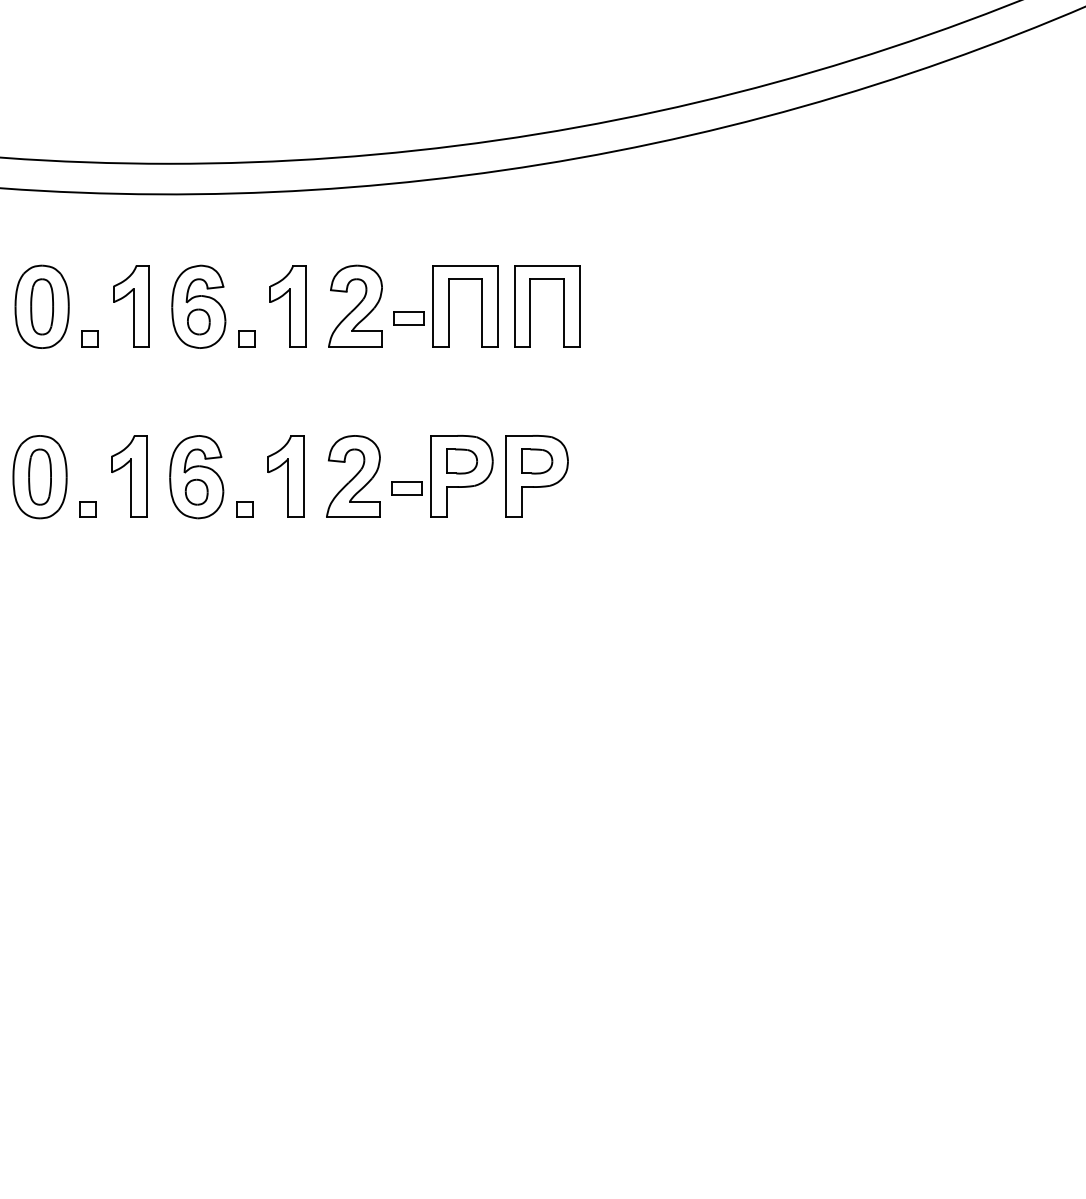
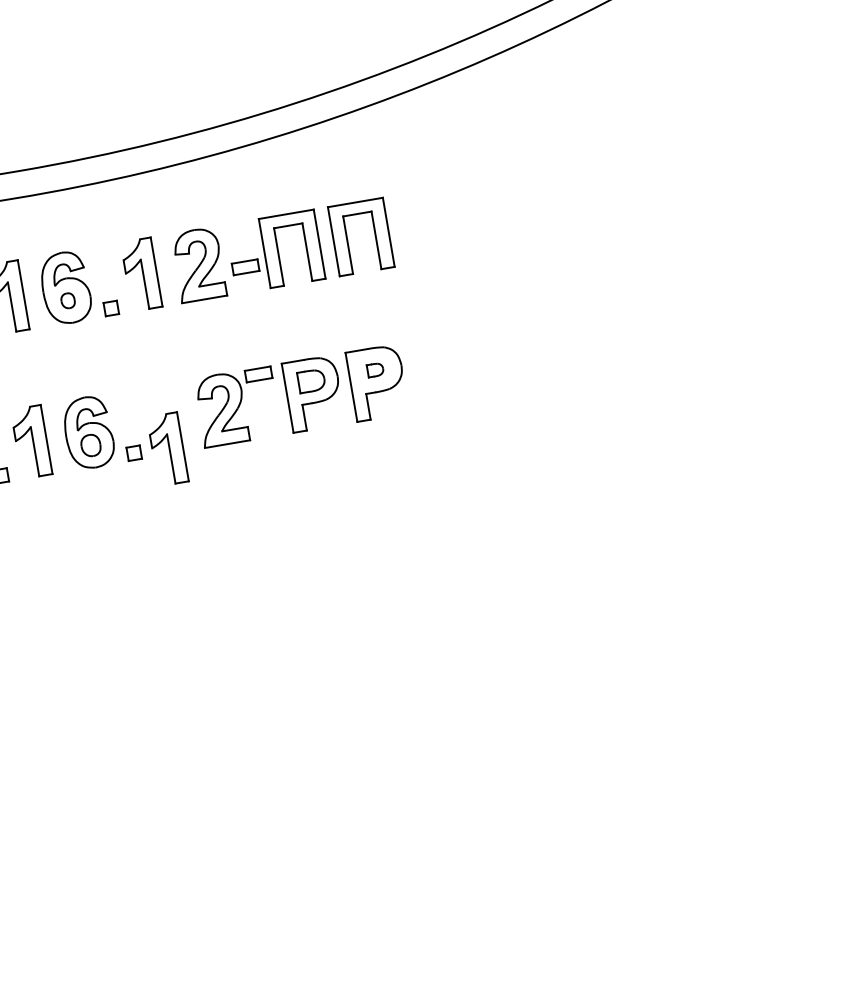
part: (198, 321) -> (67, 300), size x0.7
part: (537, 461) -> (375, 370), size x0.6
part: (285, 476) -> (167, 449), moved
part: (406, 488) -> (258, 374), moved

